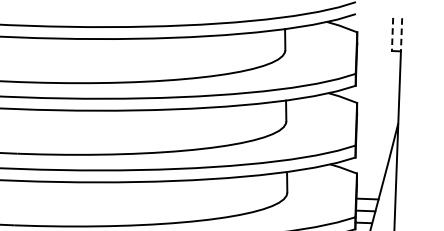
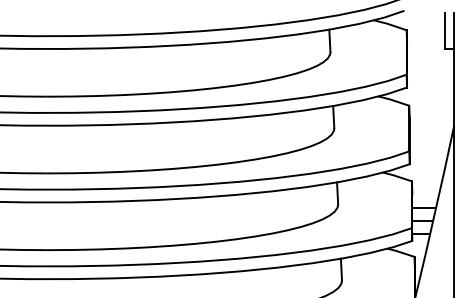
line: (392, 34) -> (444, 31), dashed -> solid
line: (401, 35) -> (454, 31), dashed -> solid

